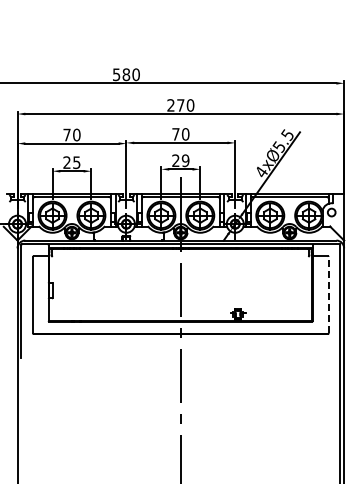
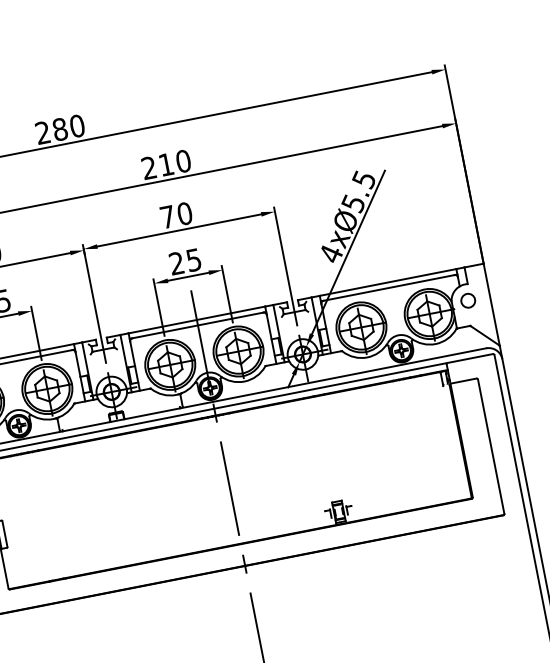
text: (116, 74) -> (42, 132), 580 -> 280
text: (180, 105) -> (165, 164), 270 -> 210
text: (185, 160) -> (193, 259), 29 -> 25
line: (328, 294) -> (490, 445), dashed -> solid

